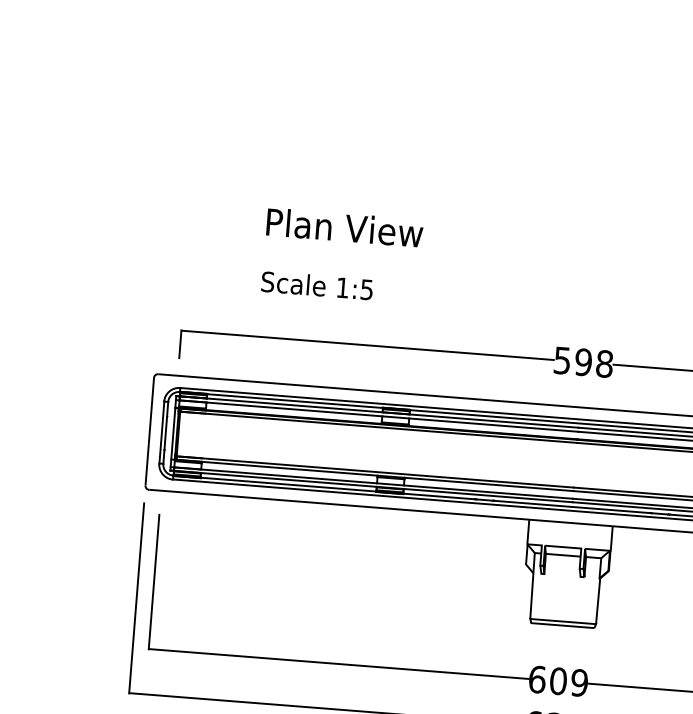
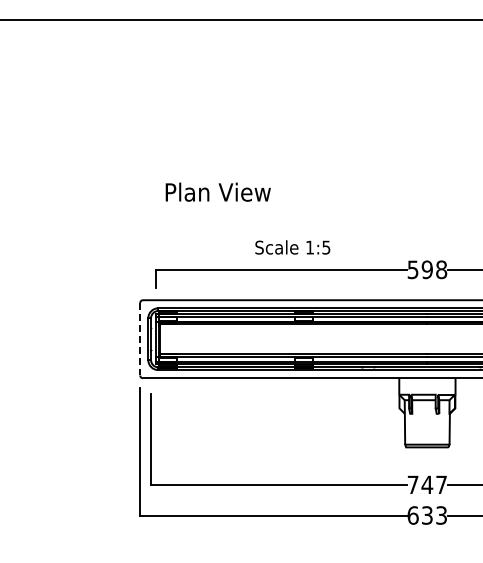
text: (343, 226) -> (217, 191), moved
text: (316, 285) -> (292, 247), moved
line: (150, 432) -> (140, 339), solid -> dashed
text: (558, 680) -> (427, 484), 609 -> 747

